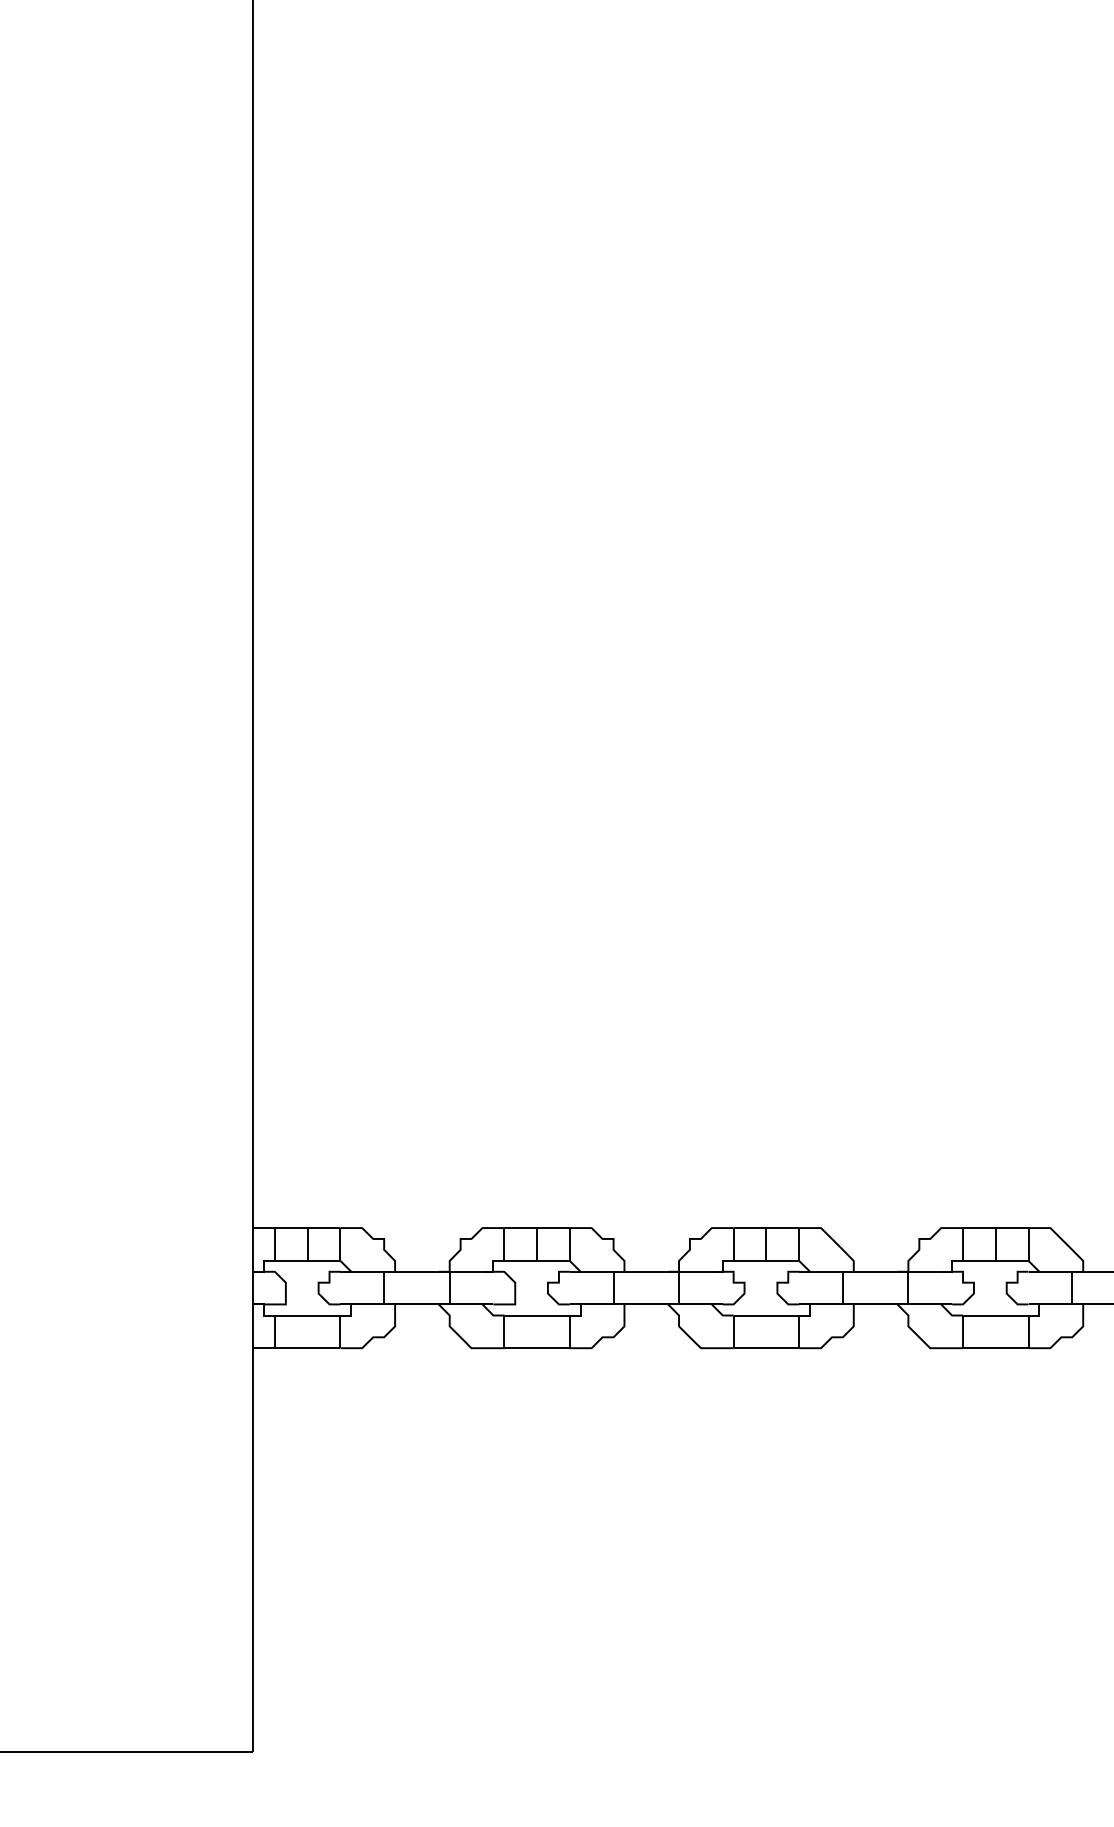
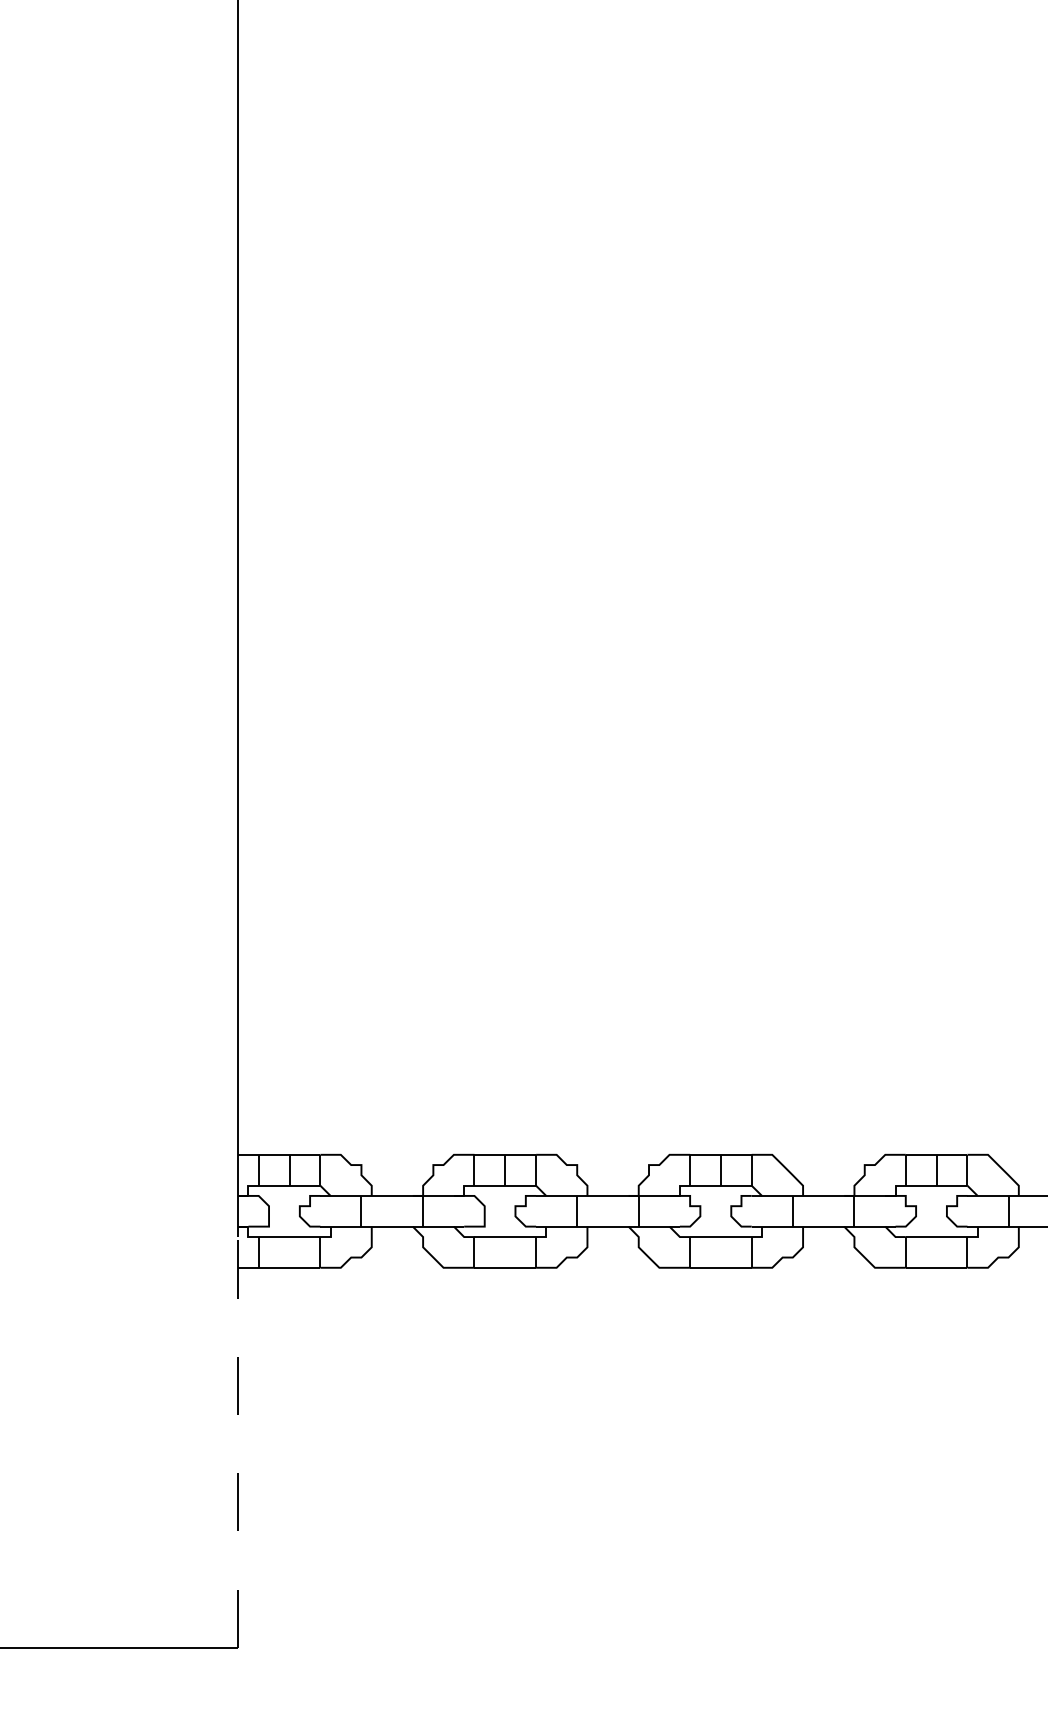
line: (253, 1532) -> (238, 1441), solid -> dashed

